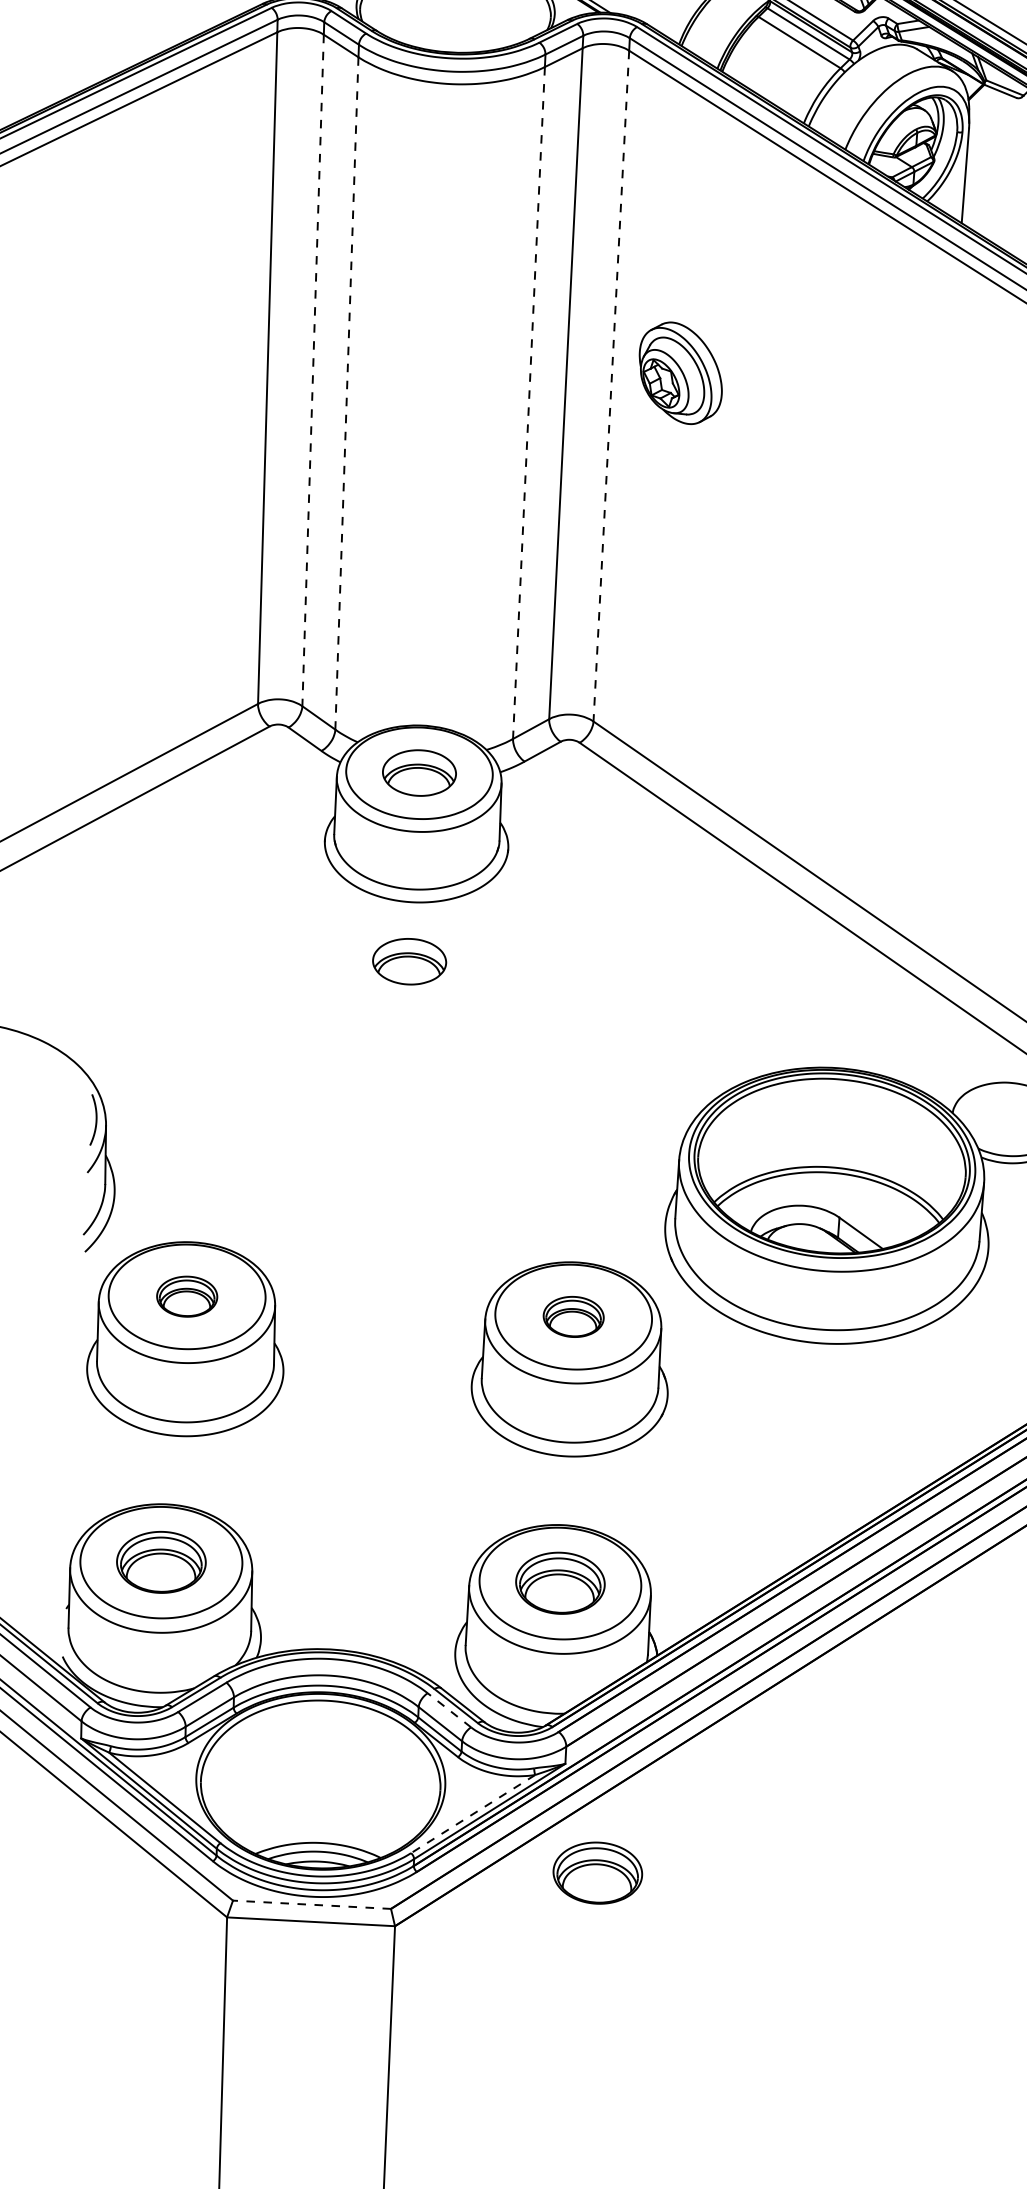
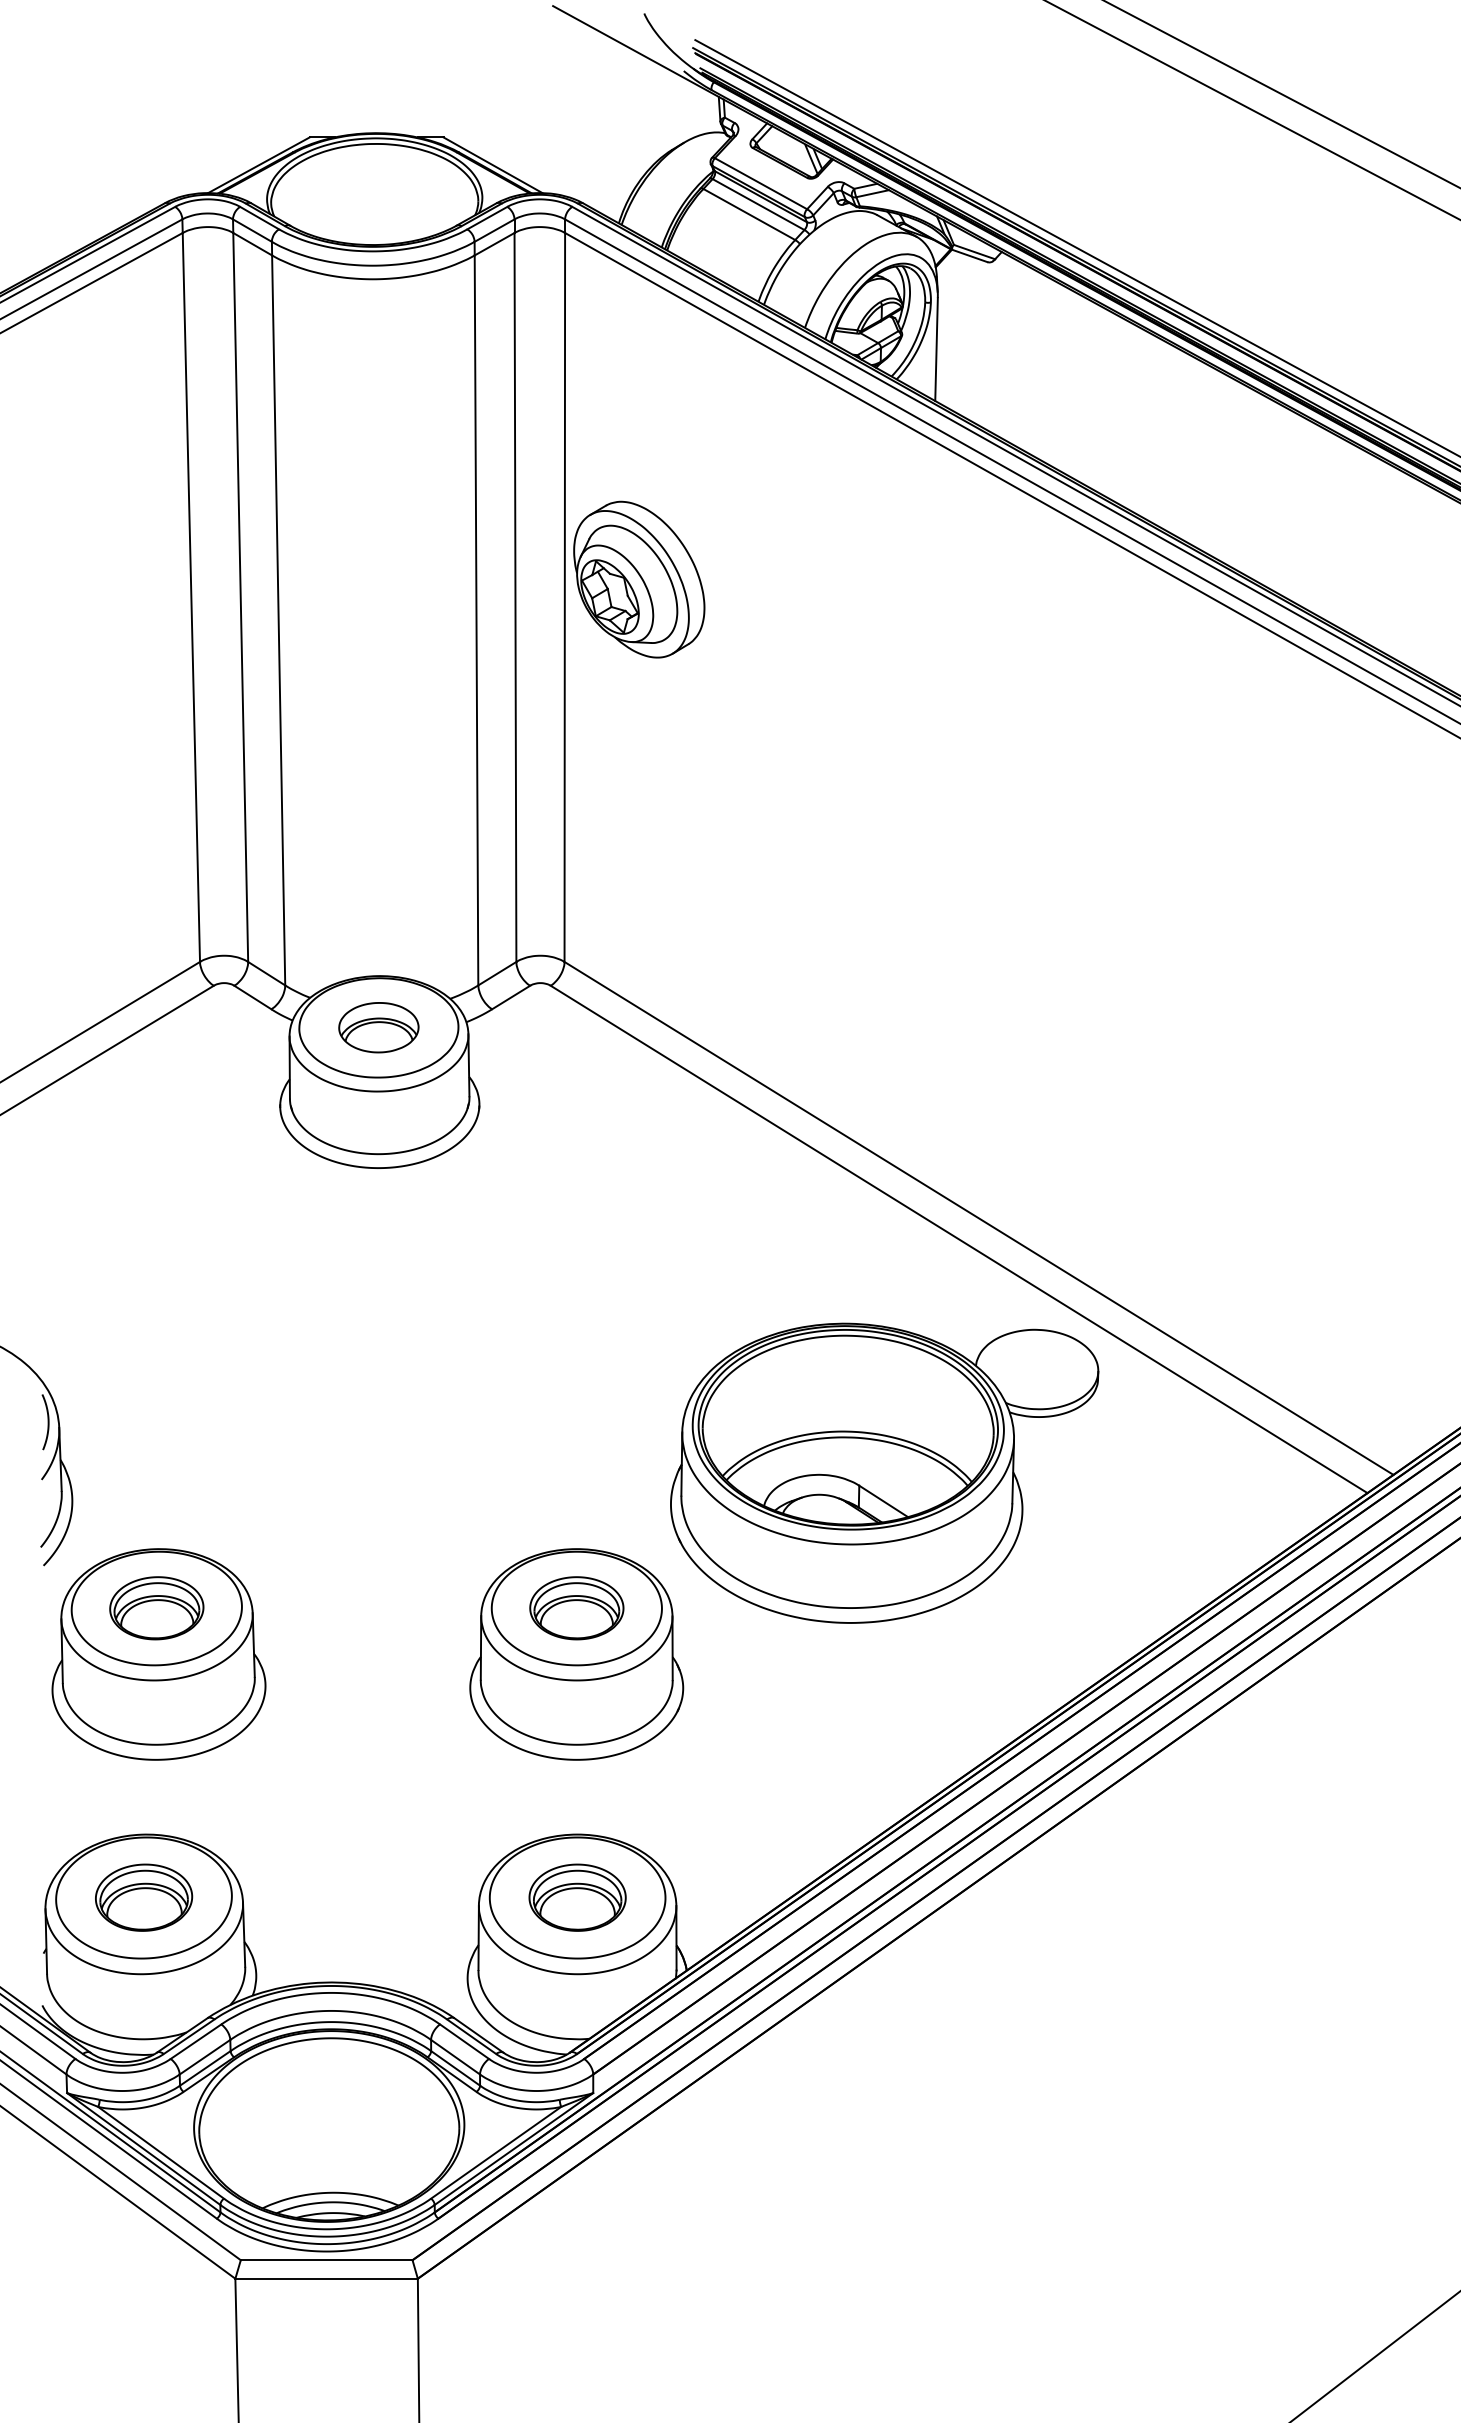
line: (312, 370) -> (240, 597), dashed -> solid
part: (680, 373) -> (639, 579), size x1.43
line: (611, 386) -> (564, 597), dashed -> solid
line: (346, 393) -> (278, 620), dashed -> solid
line: (528, 403) -> (476, 620), dashed -> solid
part: (409, 961) -> (378, 1232), removed
part: (186, 1296) -> (156, 1608), size x1.43
part: (573, 1317) -> (576, 1608), size x1.43
line: (449, 1710) -> (464, 2041), dashed -> solid
line: (473, 1813) -> (496, 2152), dashed -> solid
part: (597, 1872) -> (634, 2209), removed
line: (311, 1905) -> (326, 2260), dashed -> solid

